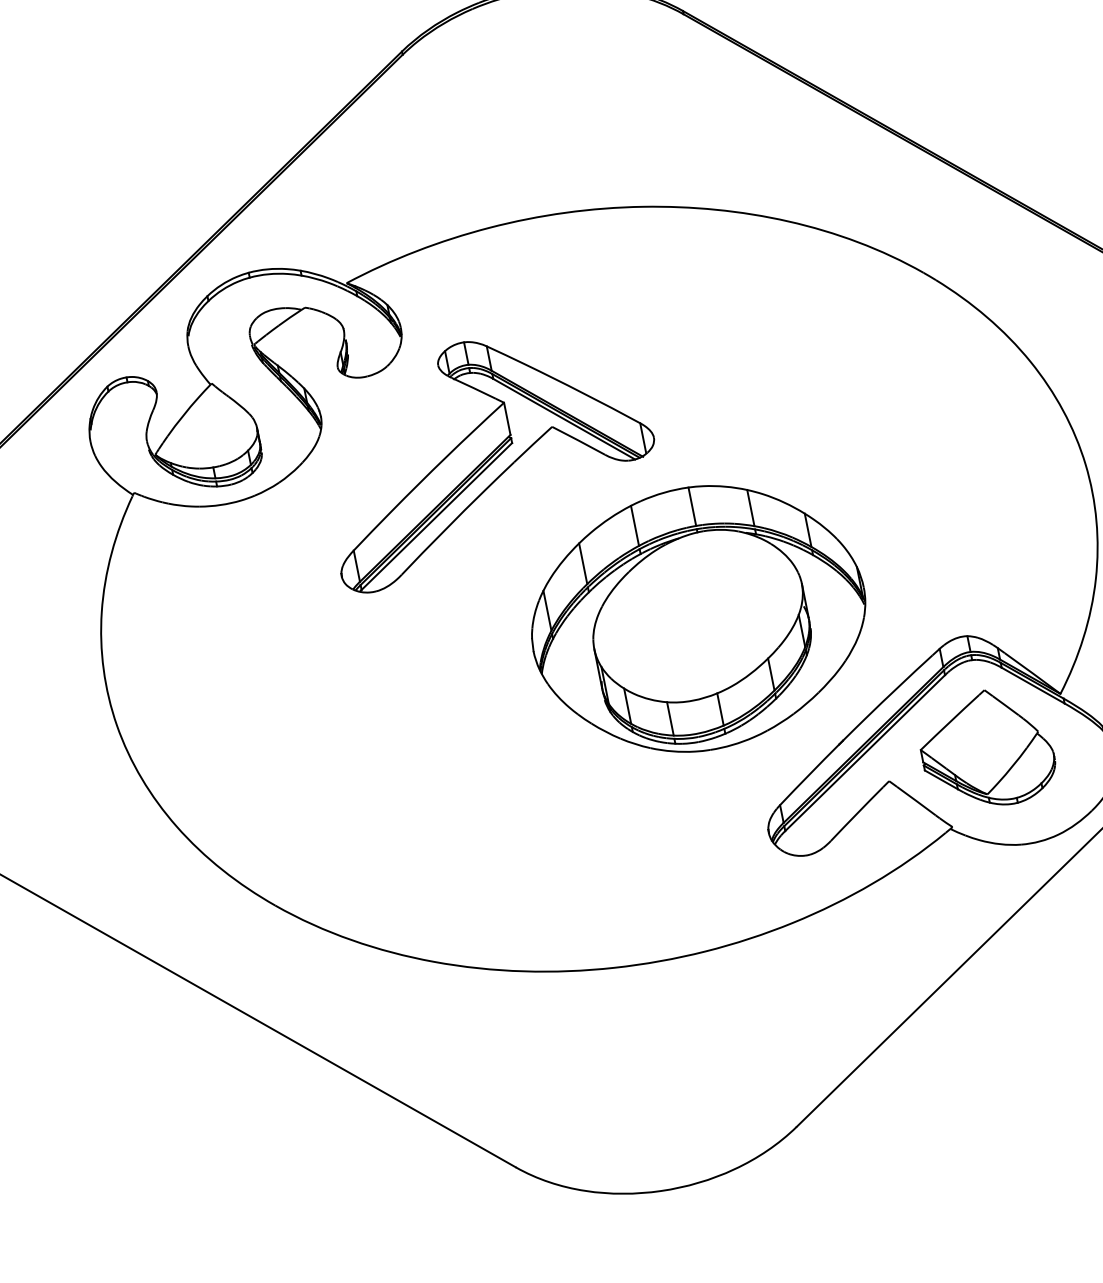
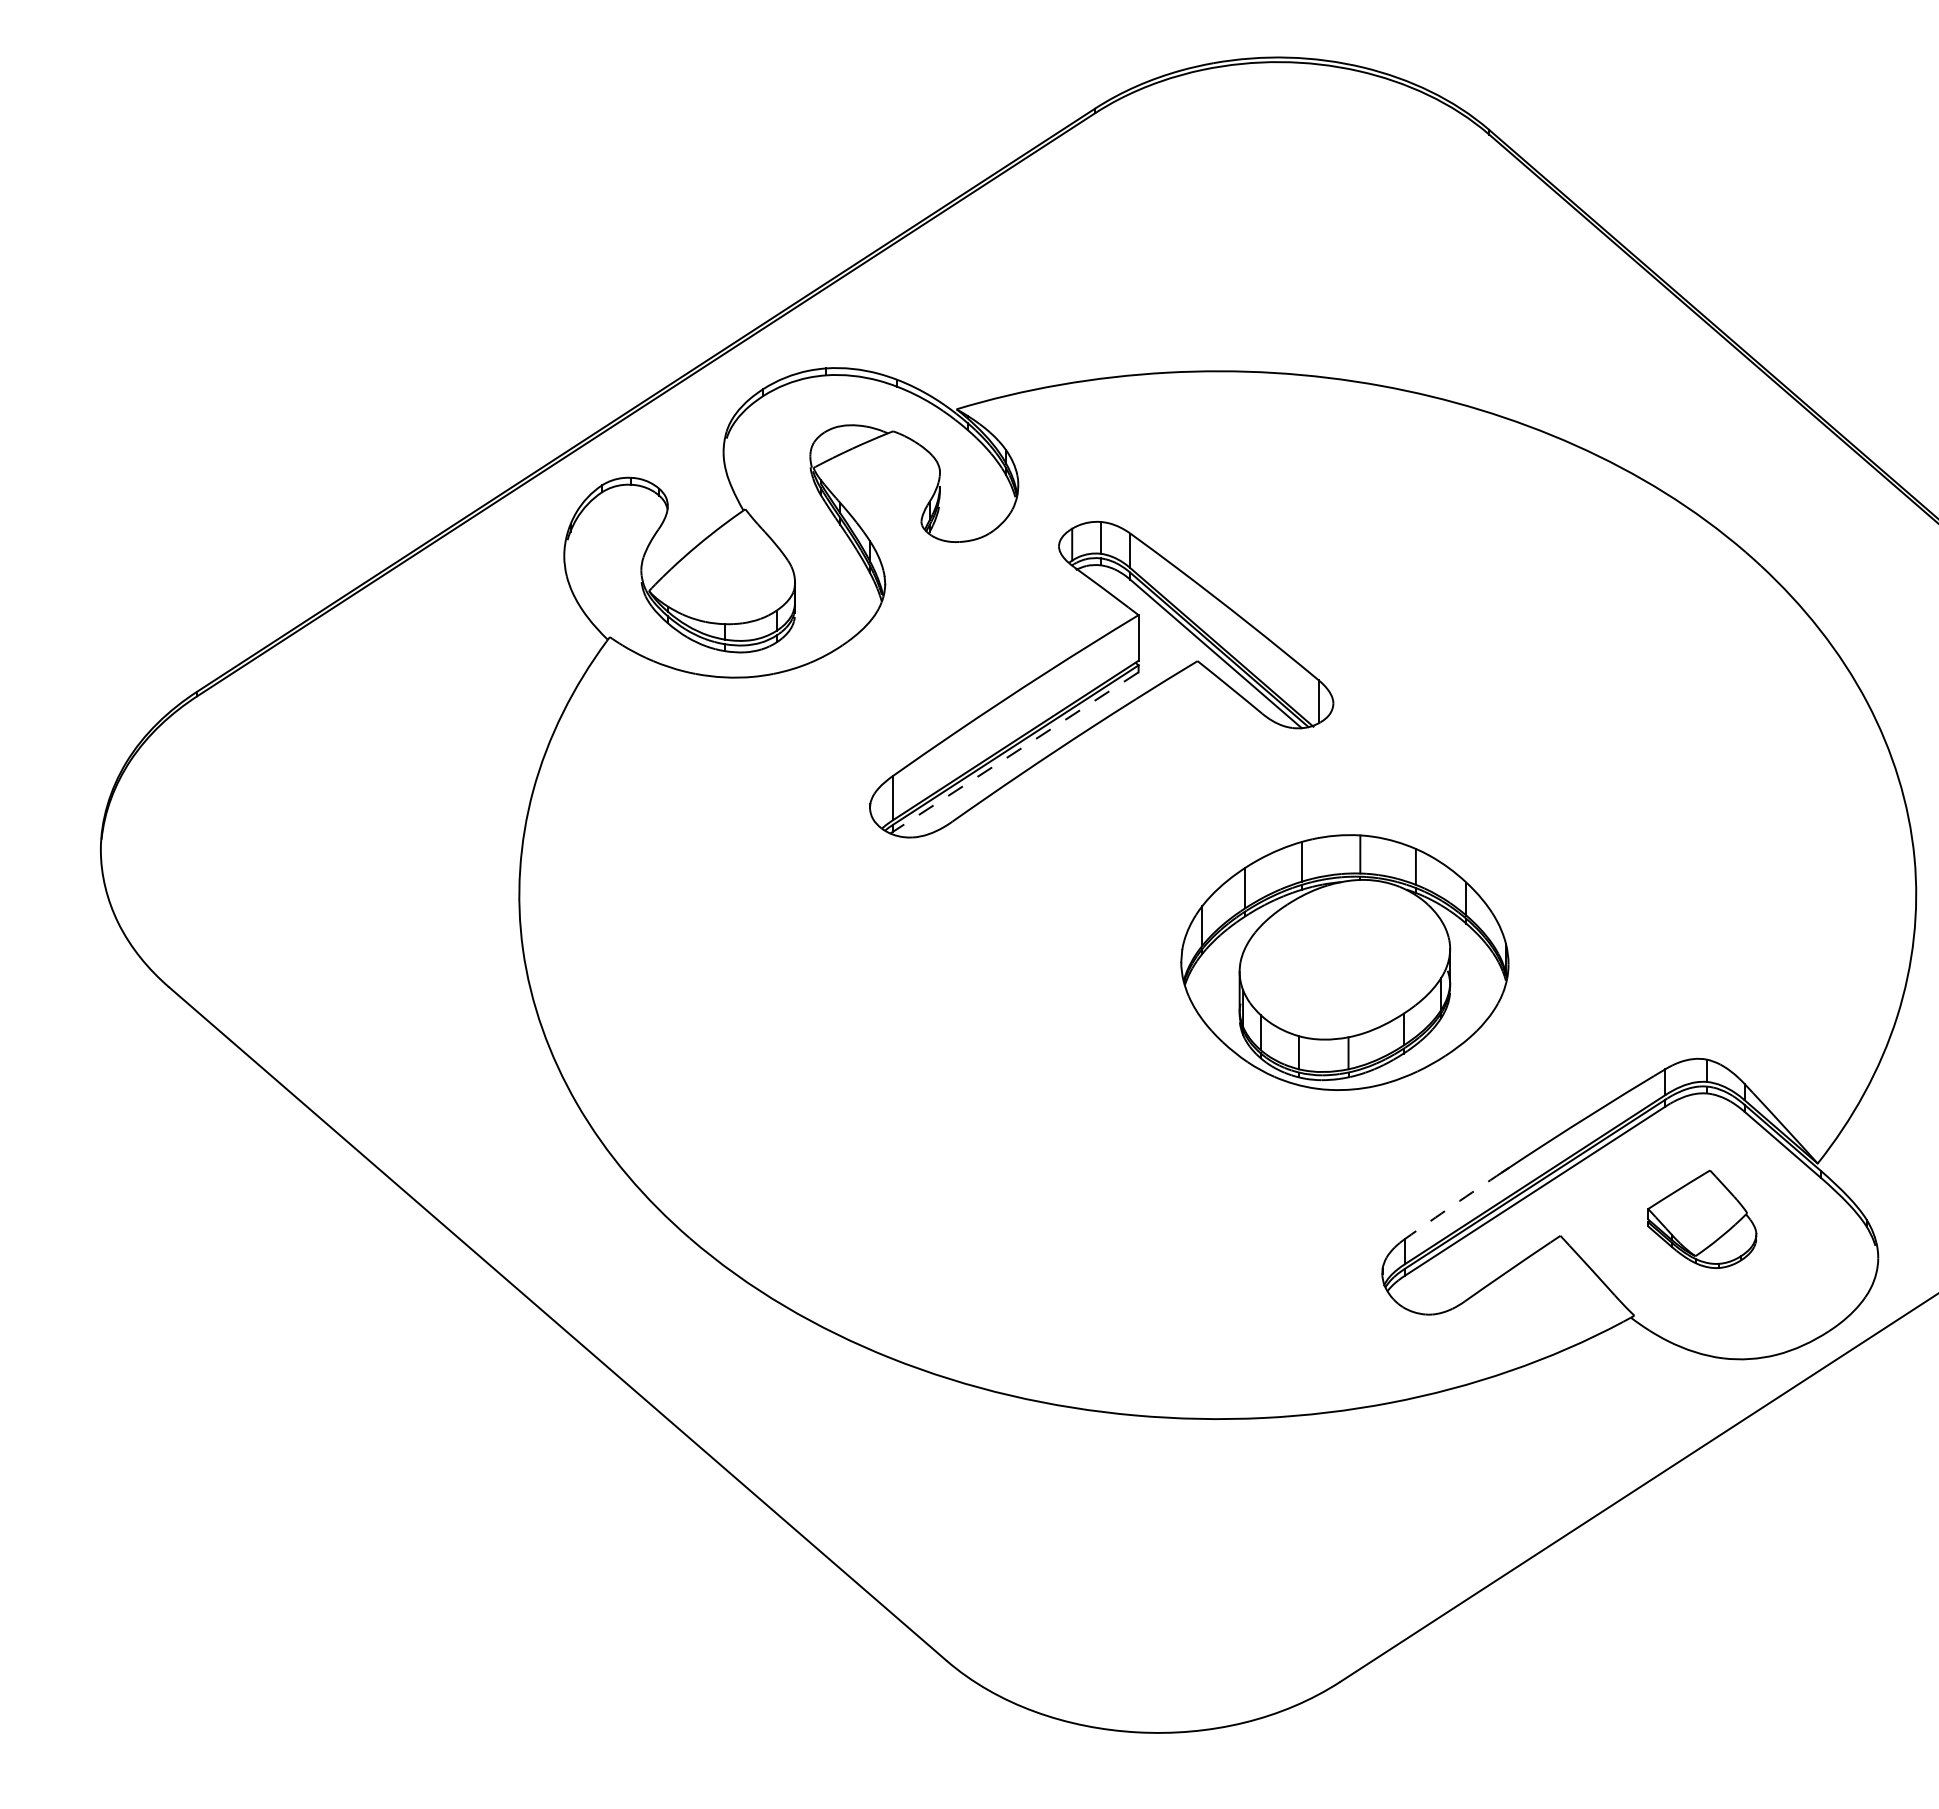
line: (436, 517) -> (1015, 752), solid -> dashed
part: (698, 618) -> (1344, 962), size x0.7
part: (987, 749) -> (1702, 1219), size x0.6
arc: (809, 774) -> (1453, 1205), solid -> dashed

